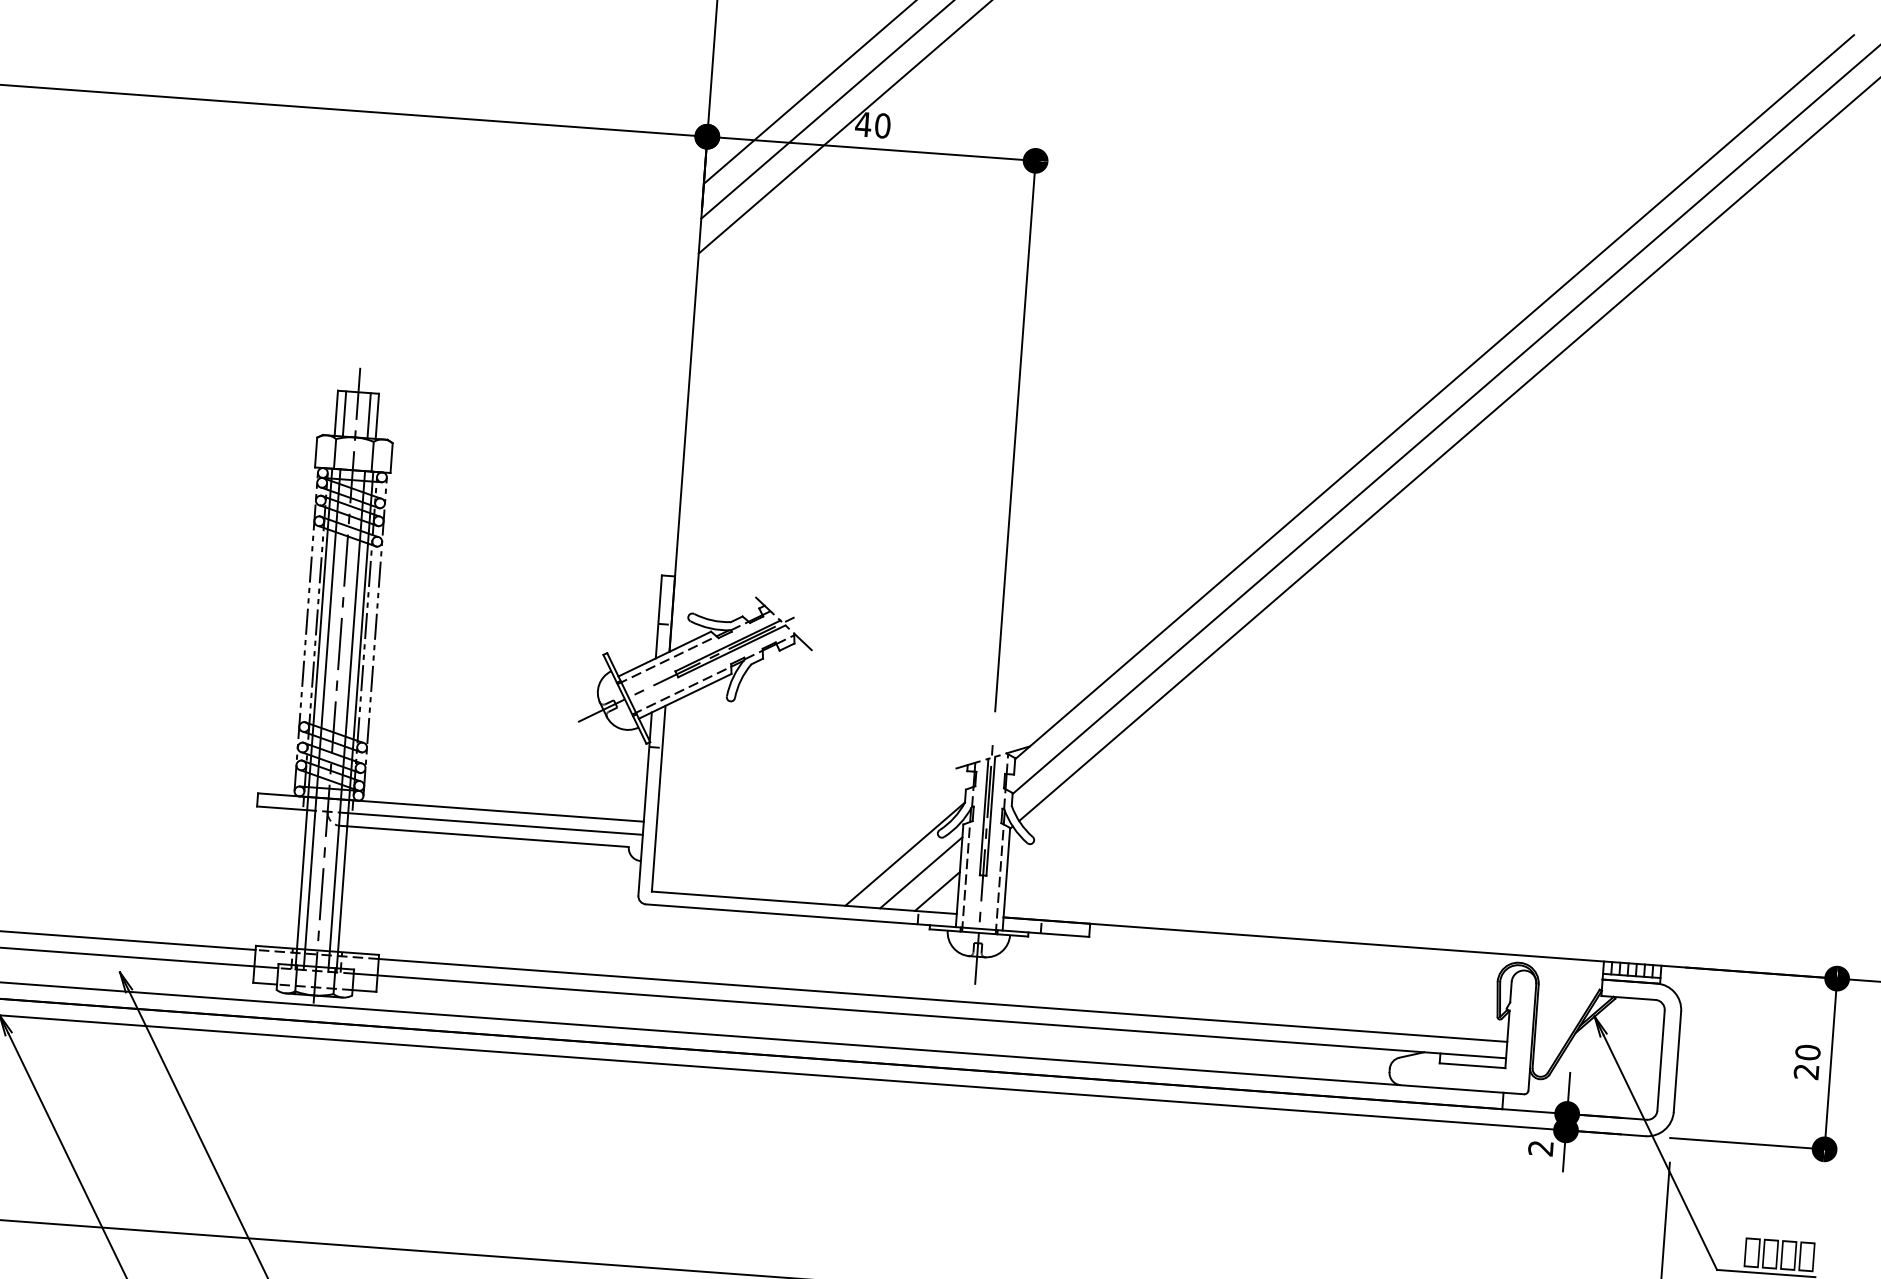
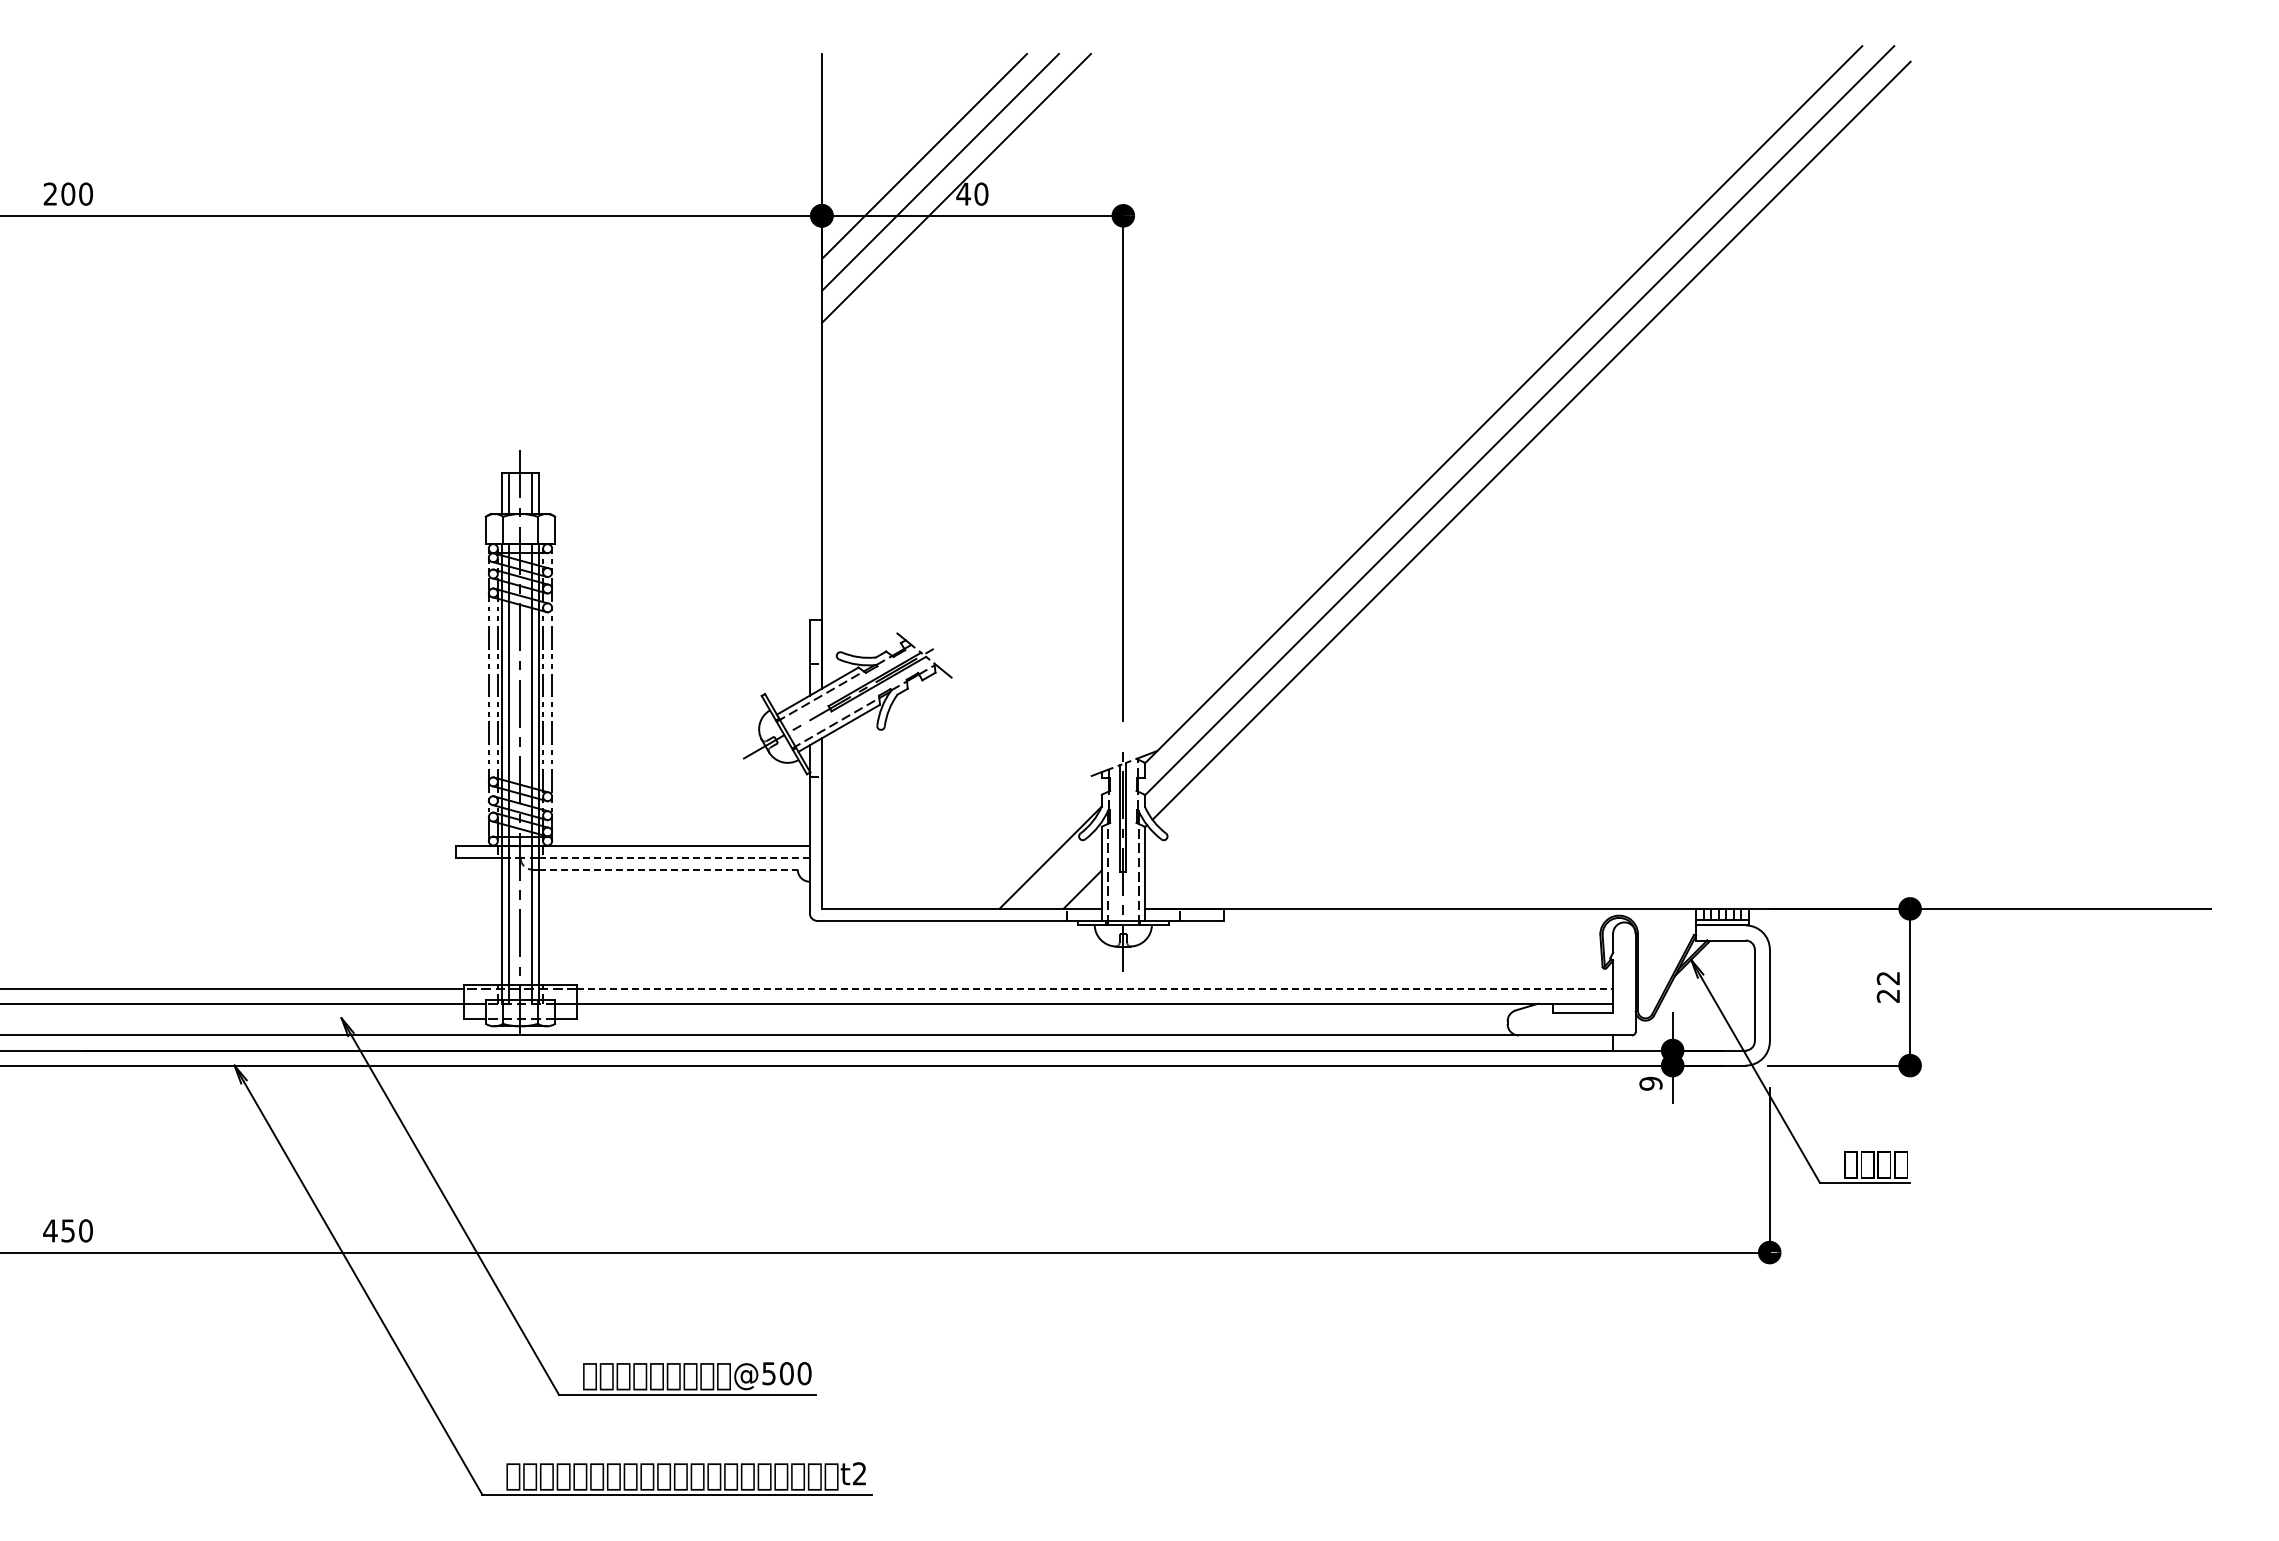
line: (495, 823) -> (674, 857), solid -> dashed
line: (489, 836) -> (669, 869), solid -> dashed
line: (921, 872) -> (1066, 873), removed
line: (943, 1000) -> (1095, 988), solid -> dashed
text: (1808, 1052) -> (1888, 978), 20 -> 22
text: (1540, 1148) -> (1650, 1083), 2 -> 9

